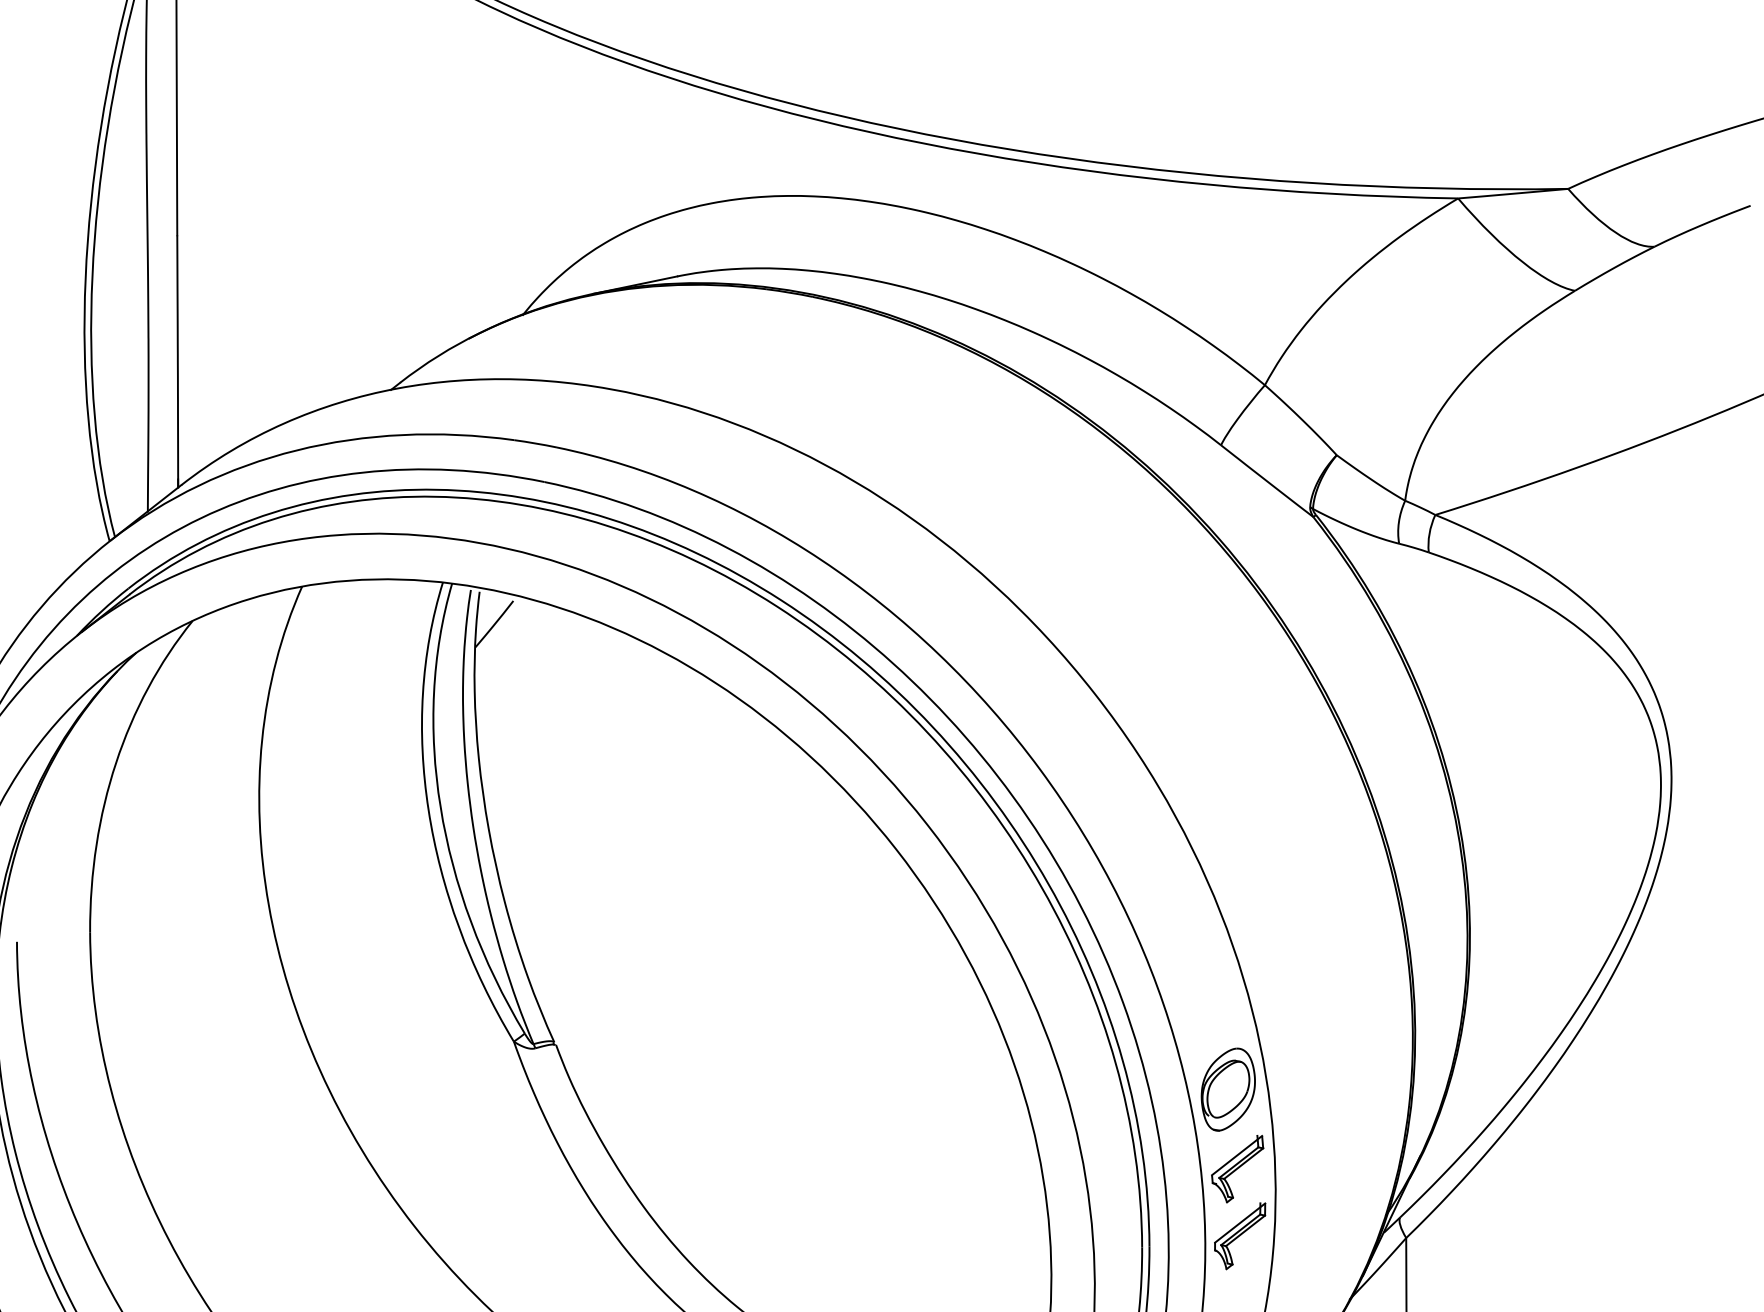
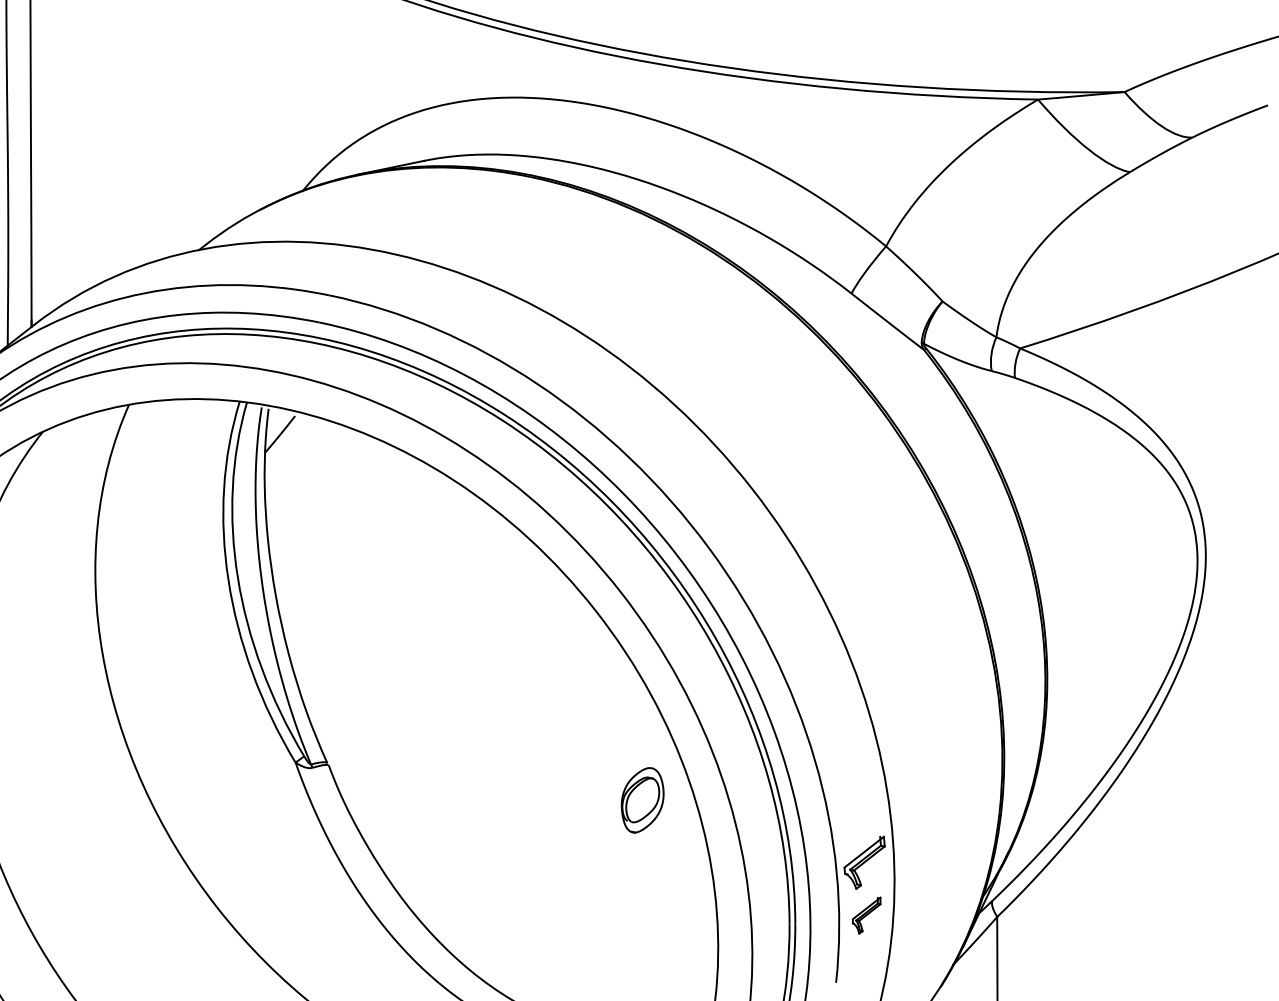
part: (1227, 1089) -> (642, 800), moved
part: (1240, 1236) -> (866, 915), size x0.7

